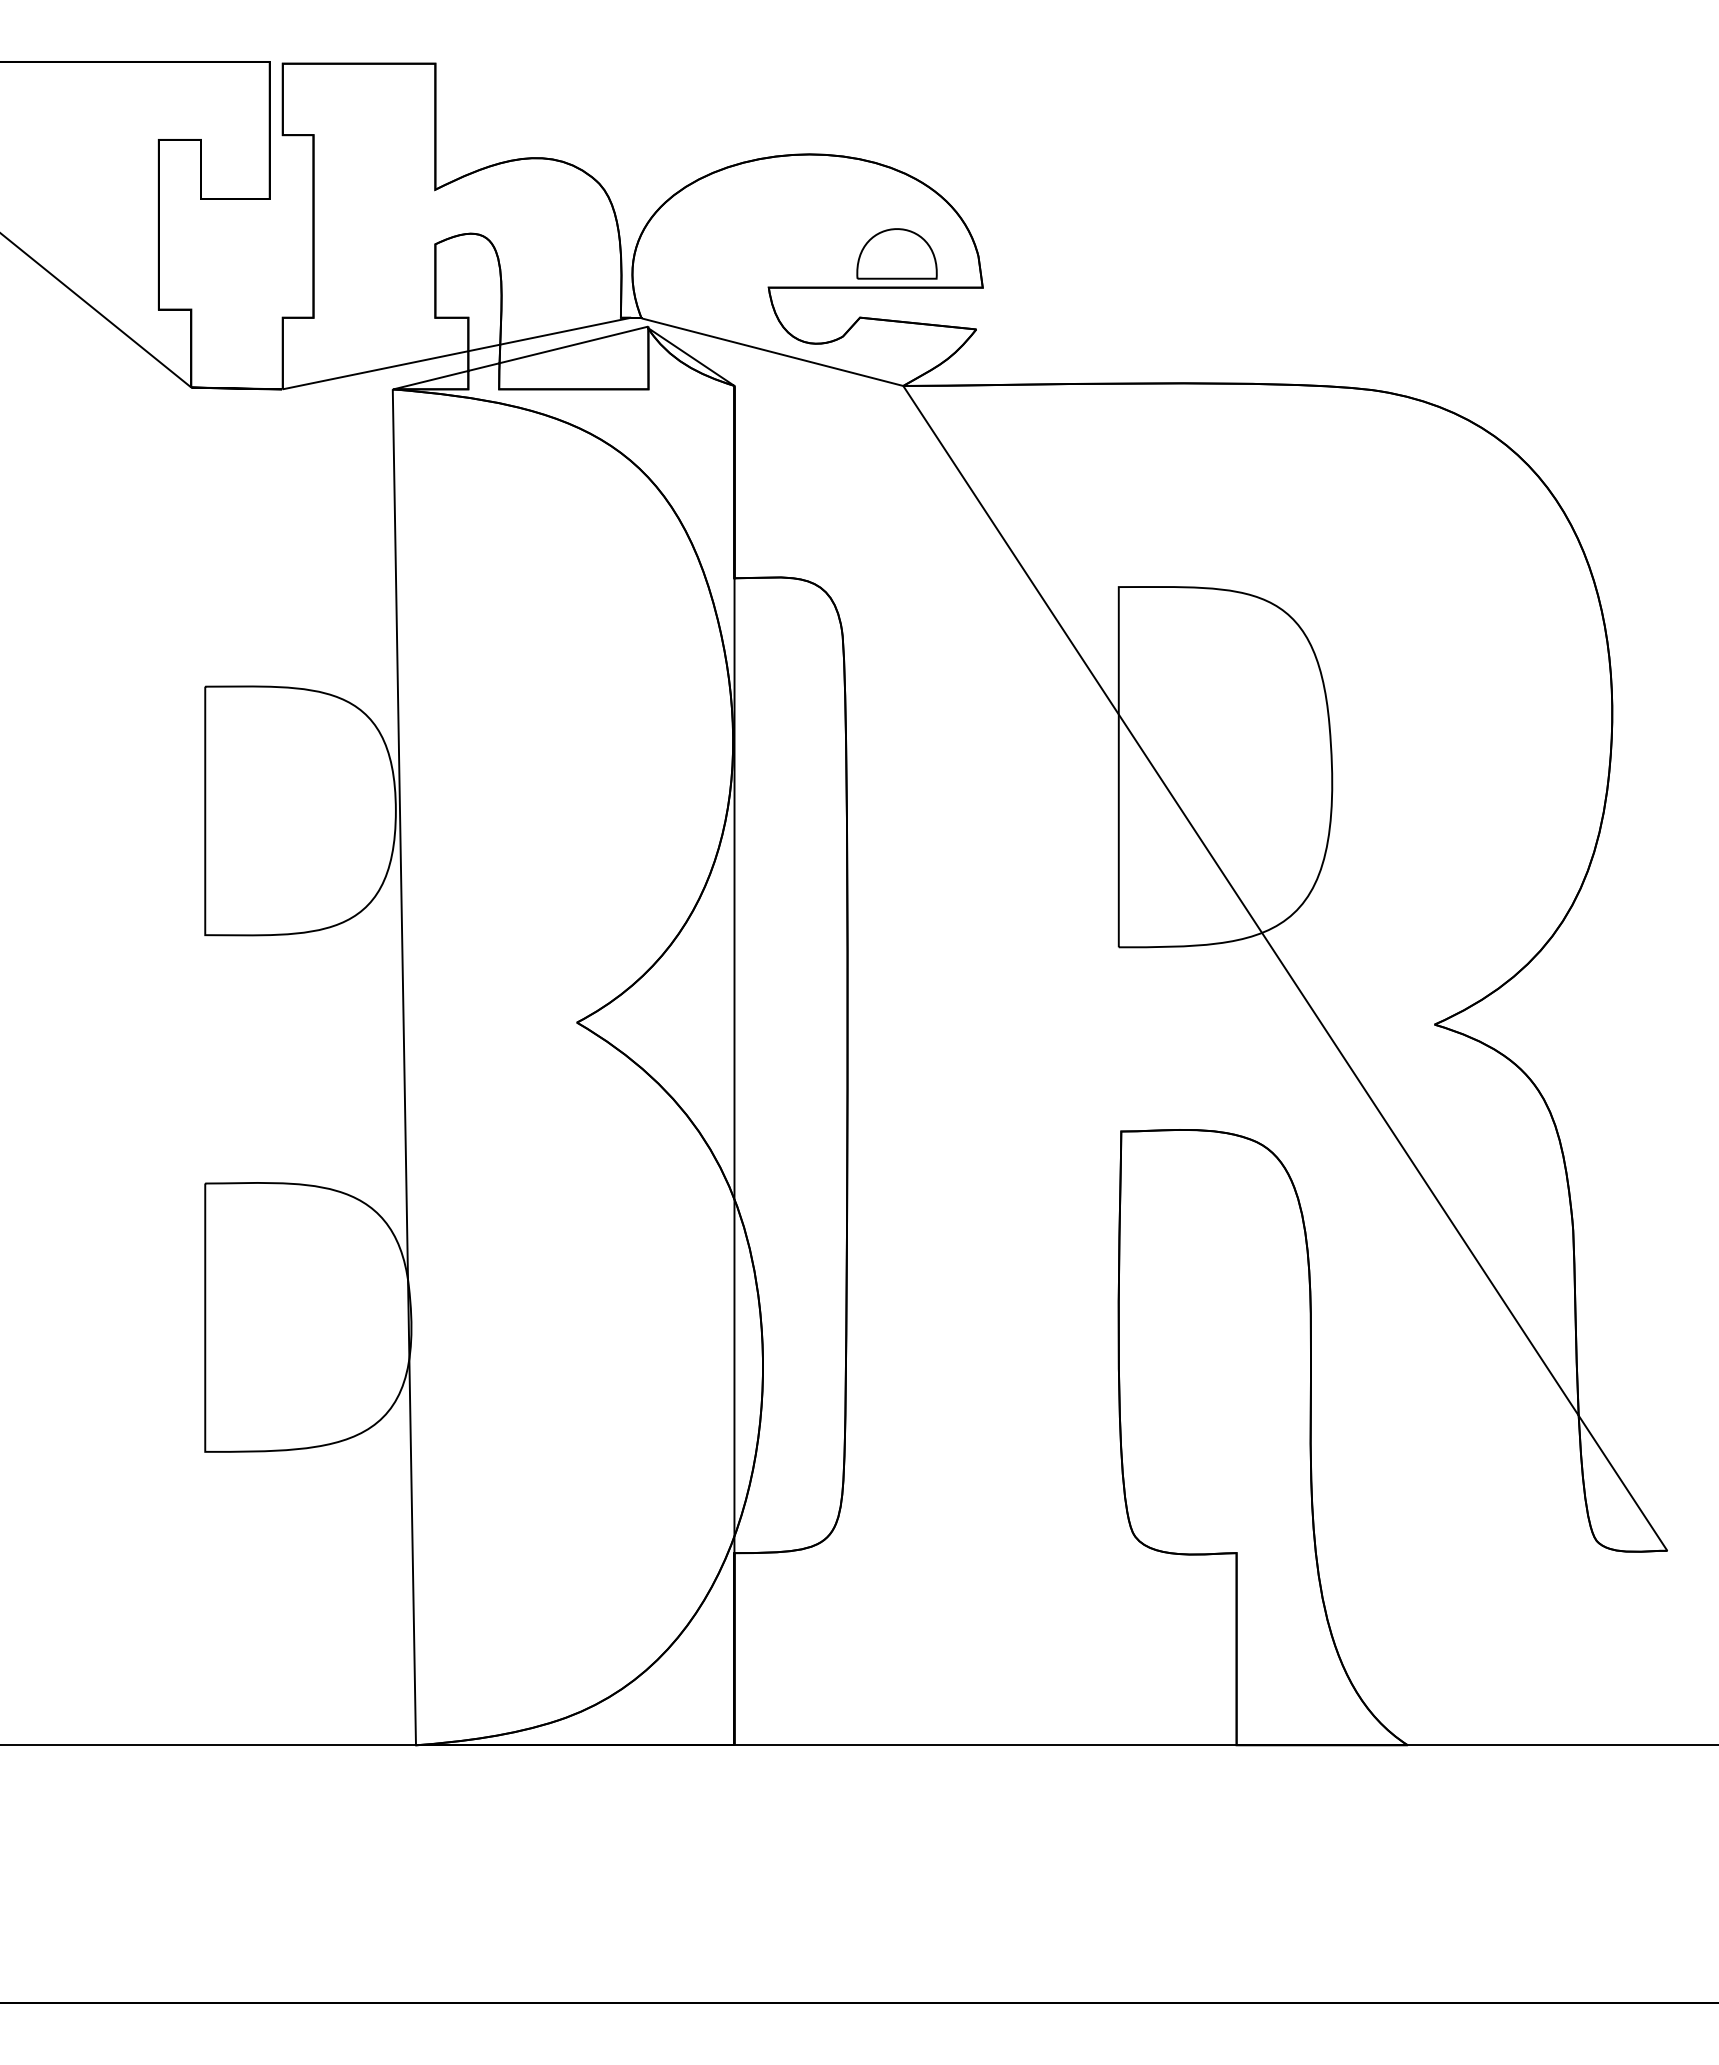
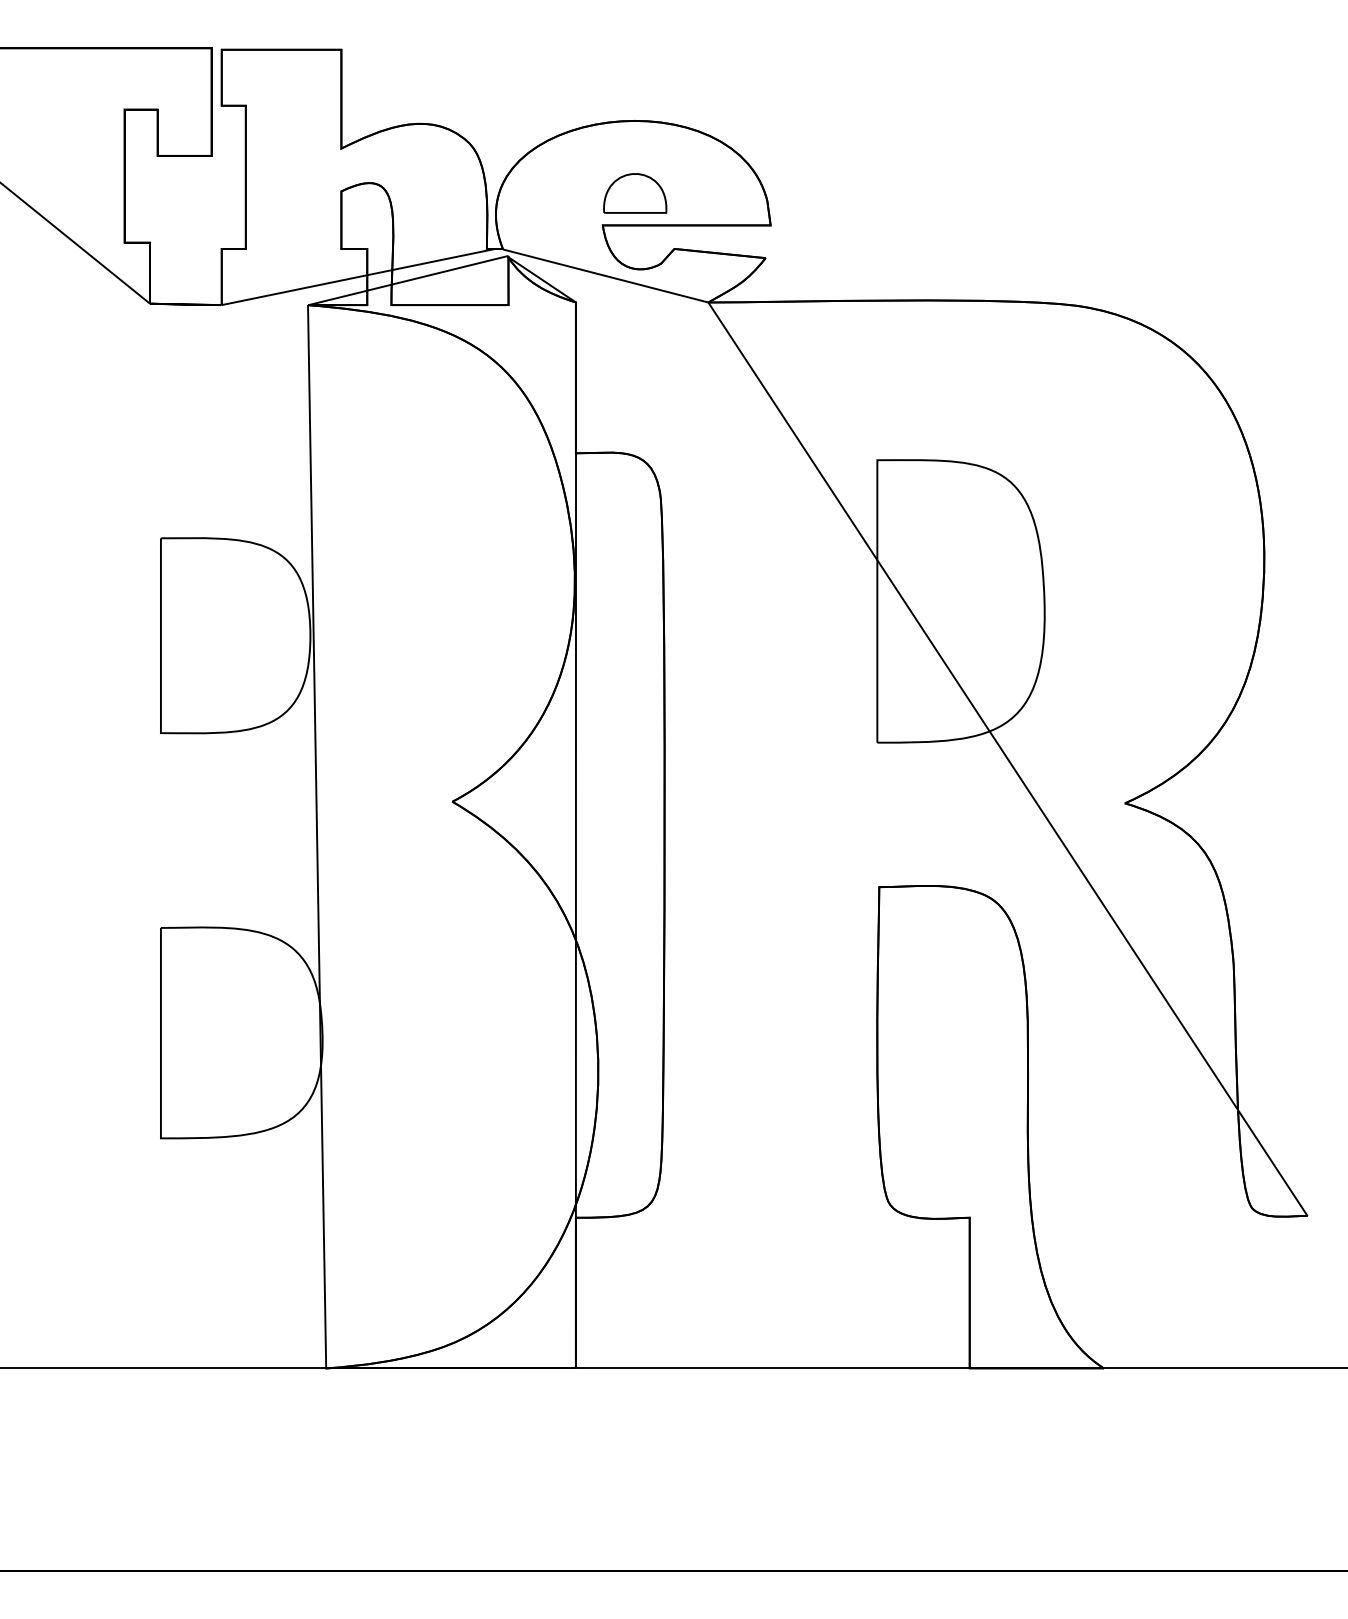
part: (896, 253) -> (634, 193), moved

